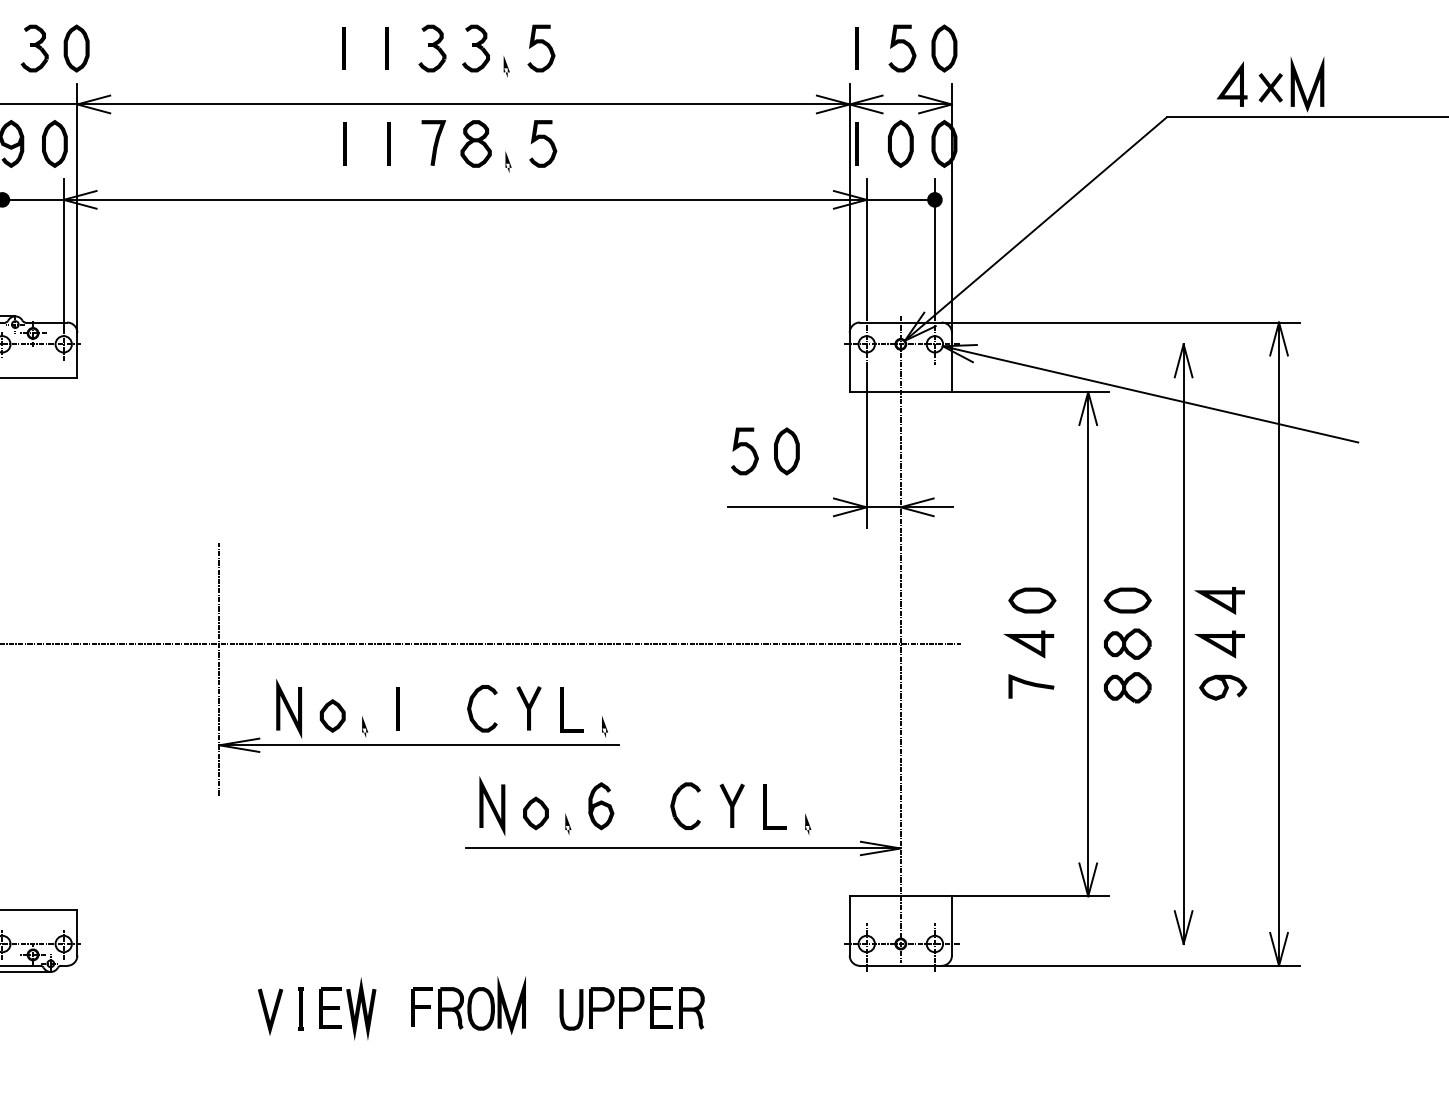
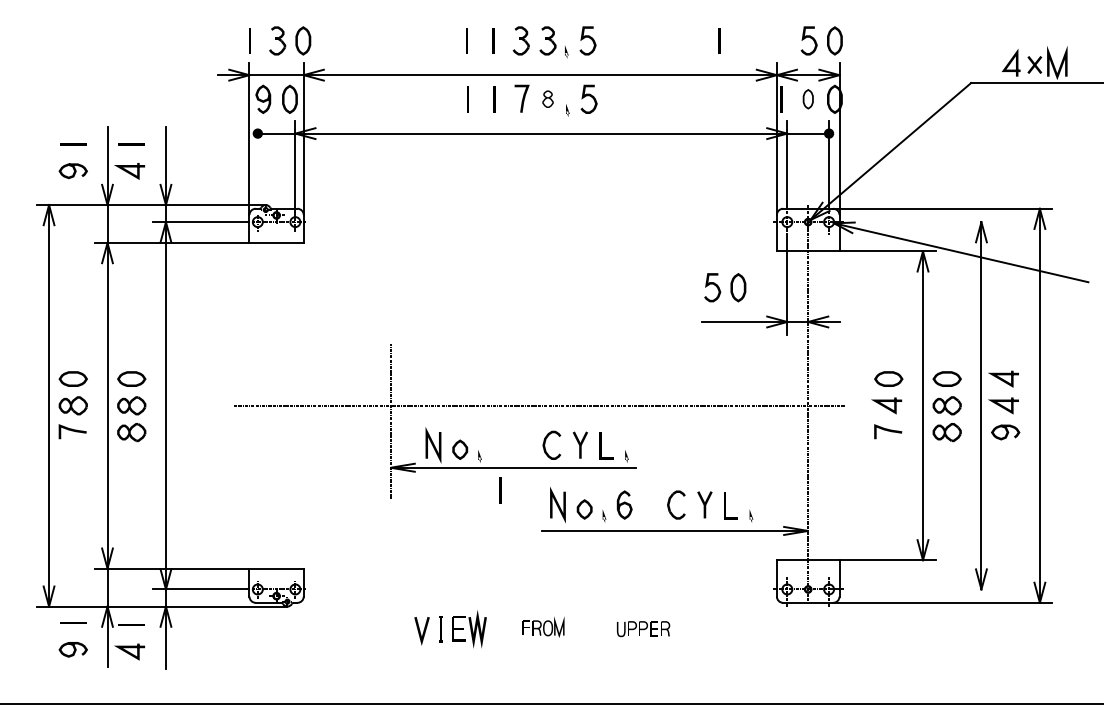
line: (857, 47) -> (719, 40), moved
part: (475, 142) -> (547, 98), size x0.6
part: (901, 142) -> (808, 98), size x0.7
line: (398, 708) -> (500, 490), moved
part: (468, 1004) -> (543, 626), size x0.6
part: (631, 1007) -> (643, 628), size x0.6

